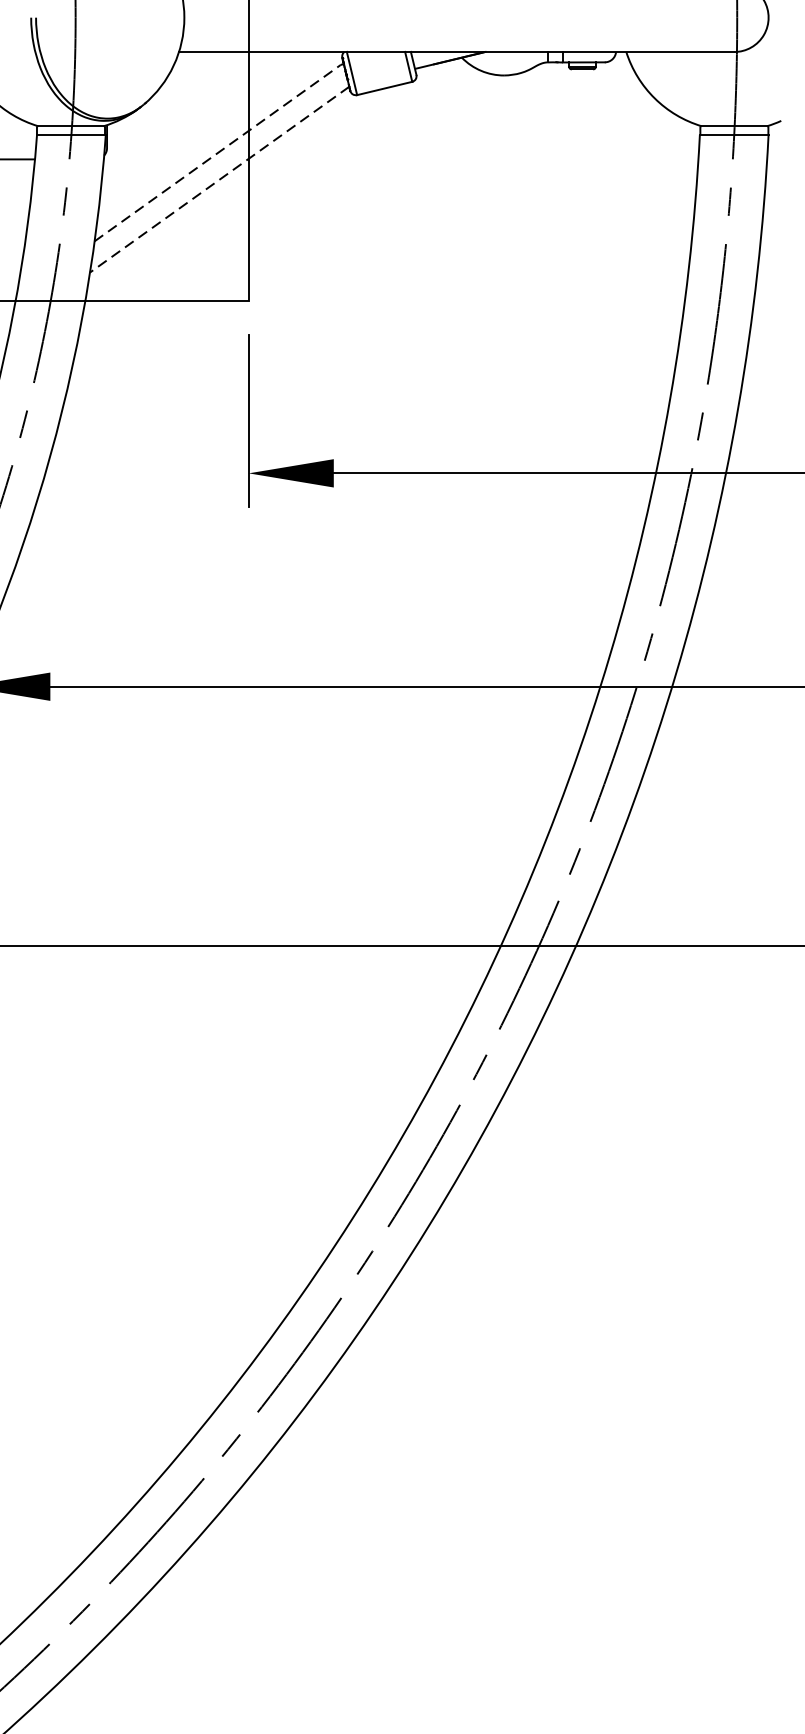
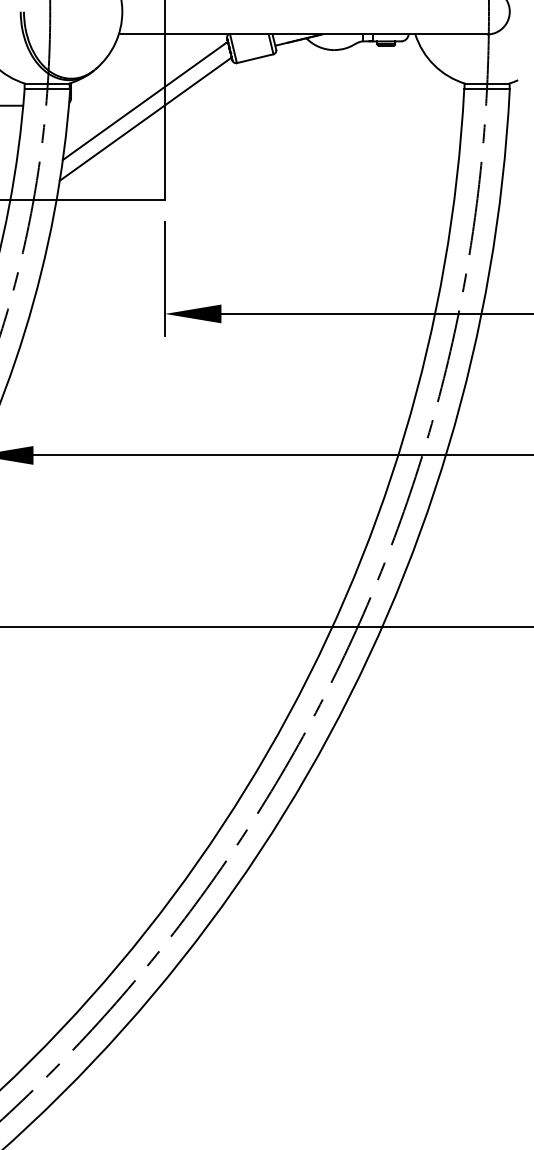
line: (217, 153) -> (144, 101), dashed -> solid
line: (219, 180) -> (145, 119), dashed -> solid

